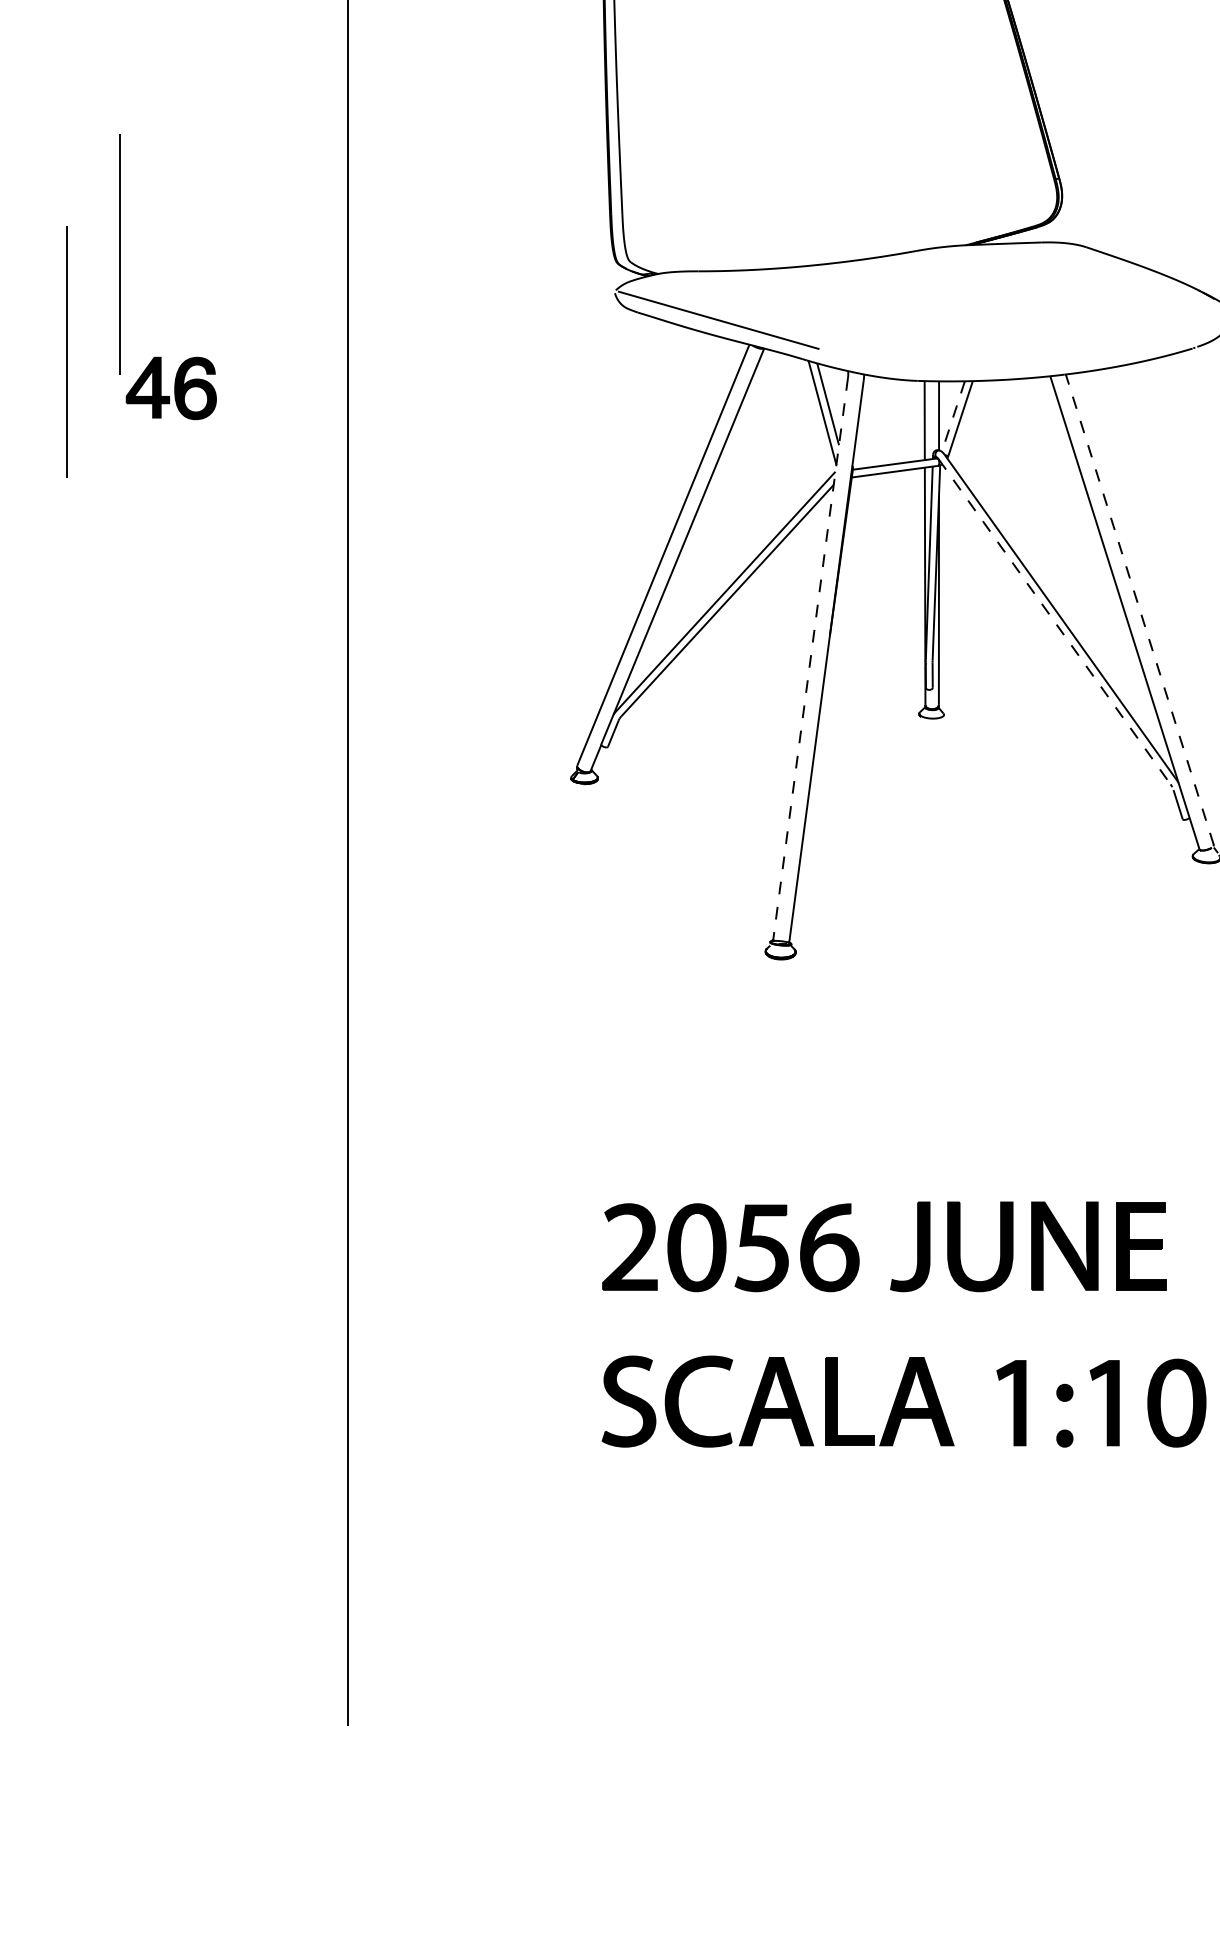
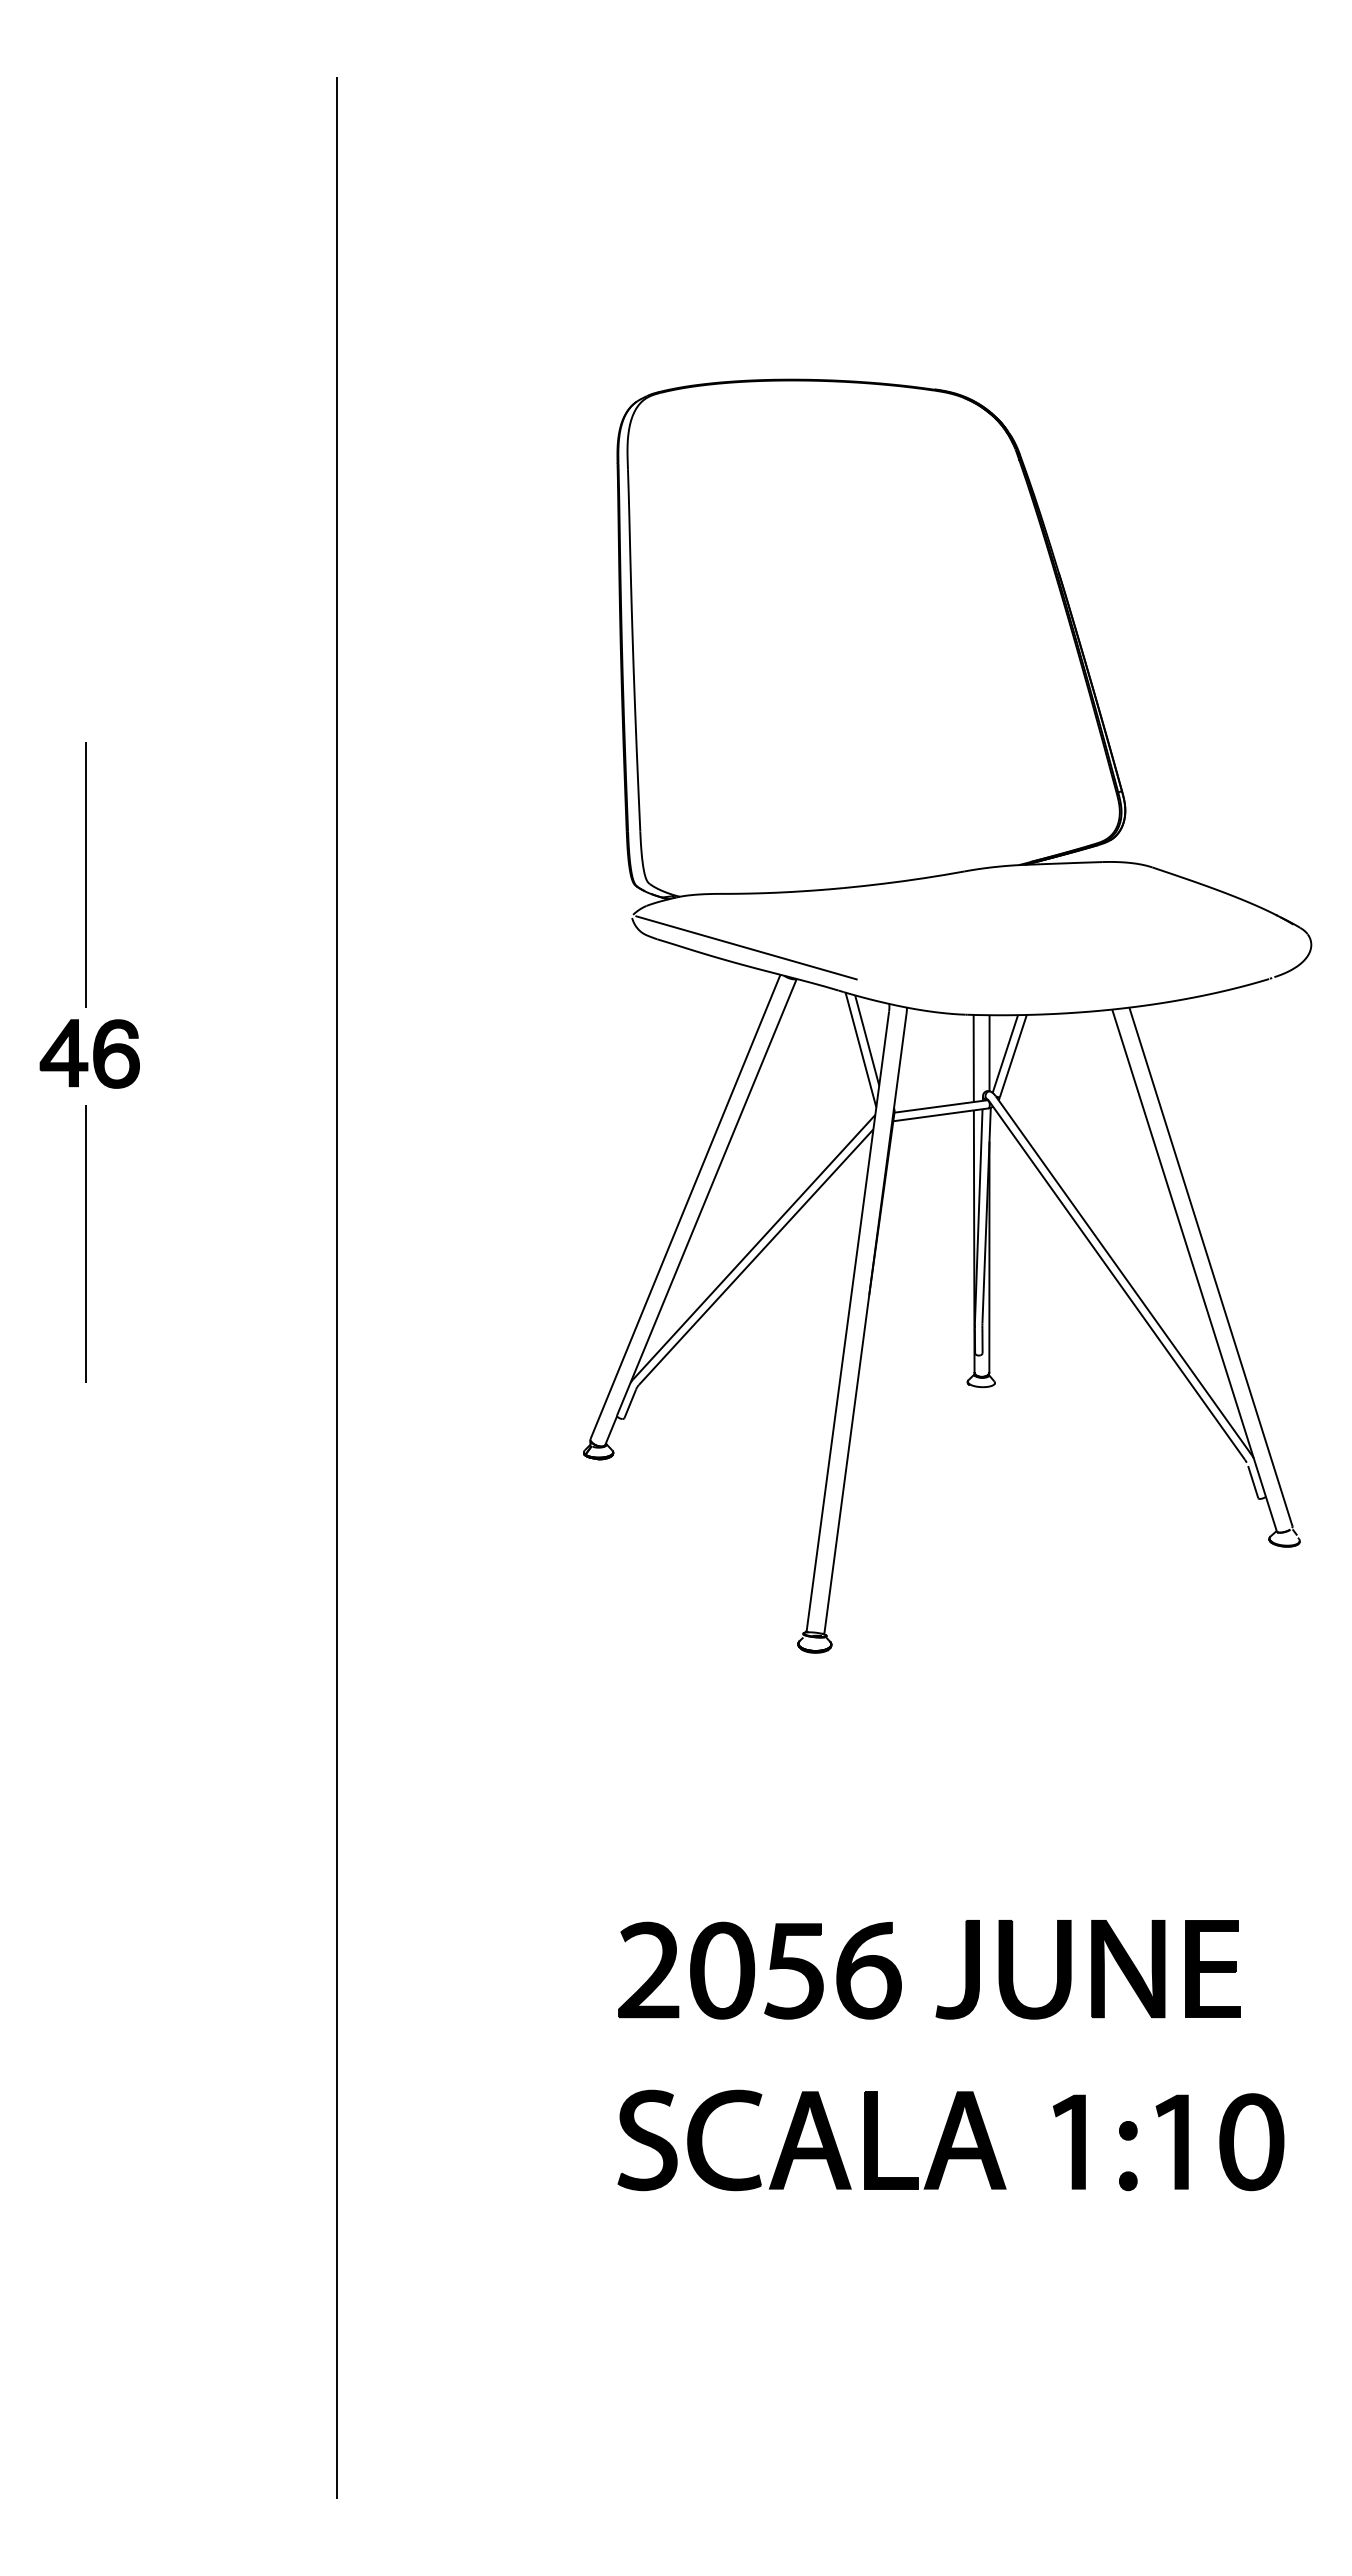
line: (66, 351) -> (85, 1243), moved
part: (171, 387) -> (89, 1053), moved
line: (953, 416) -> (1005, 1054), dashed -> solid
line: (1139, 610) -> (1210, 1267), dashed -> solid
line: (1055, 621) -> (1117, 1280), dashed -> solid
line: (810, 659) -> (847, 1321), dashed -> solid

